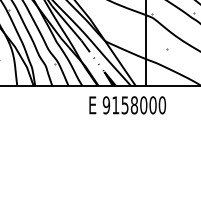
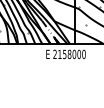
text: (105, 105) -> (54, 54), 9158000 -> 2158000

